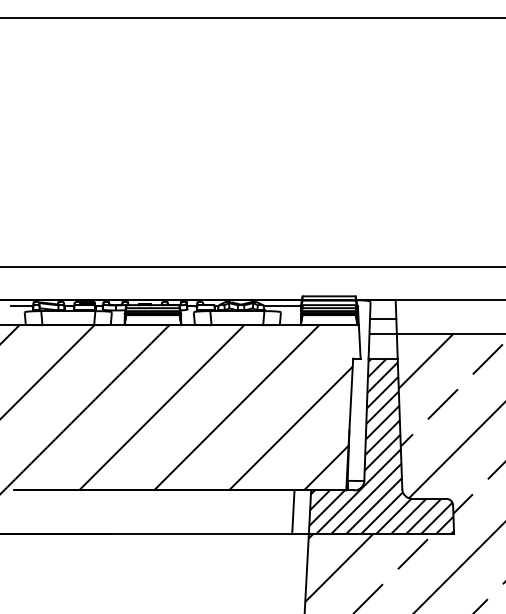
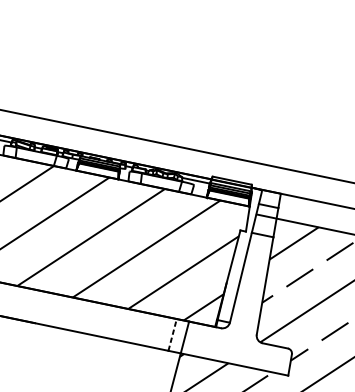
hatch: (381, 445) -> (248, 299), removed
line: (293, 512) -> (172, 335), solid -> dashed

